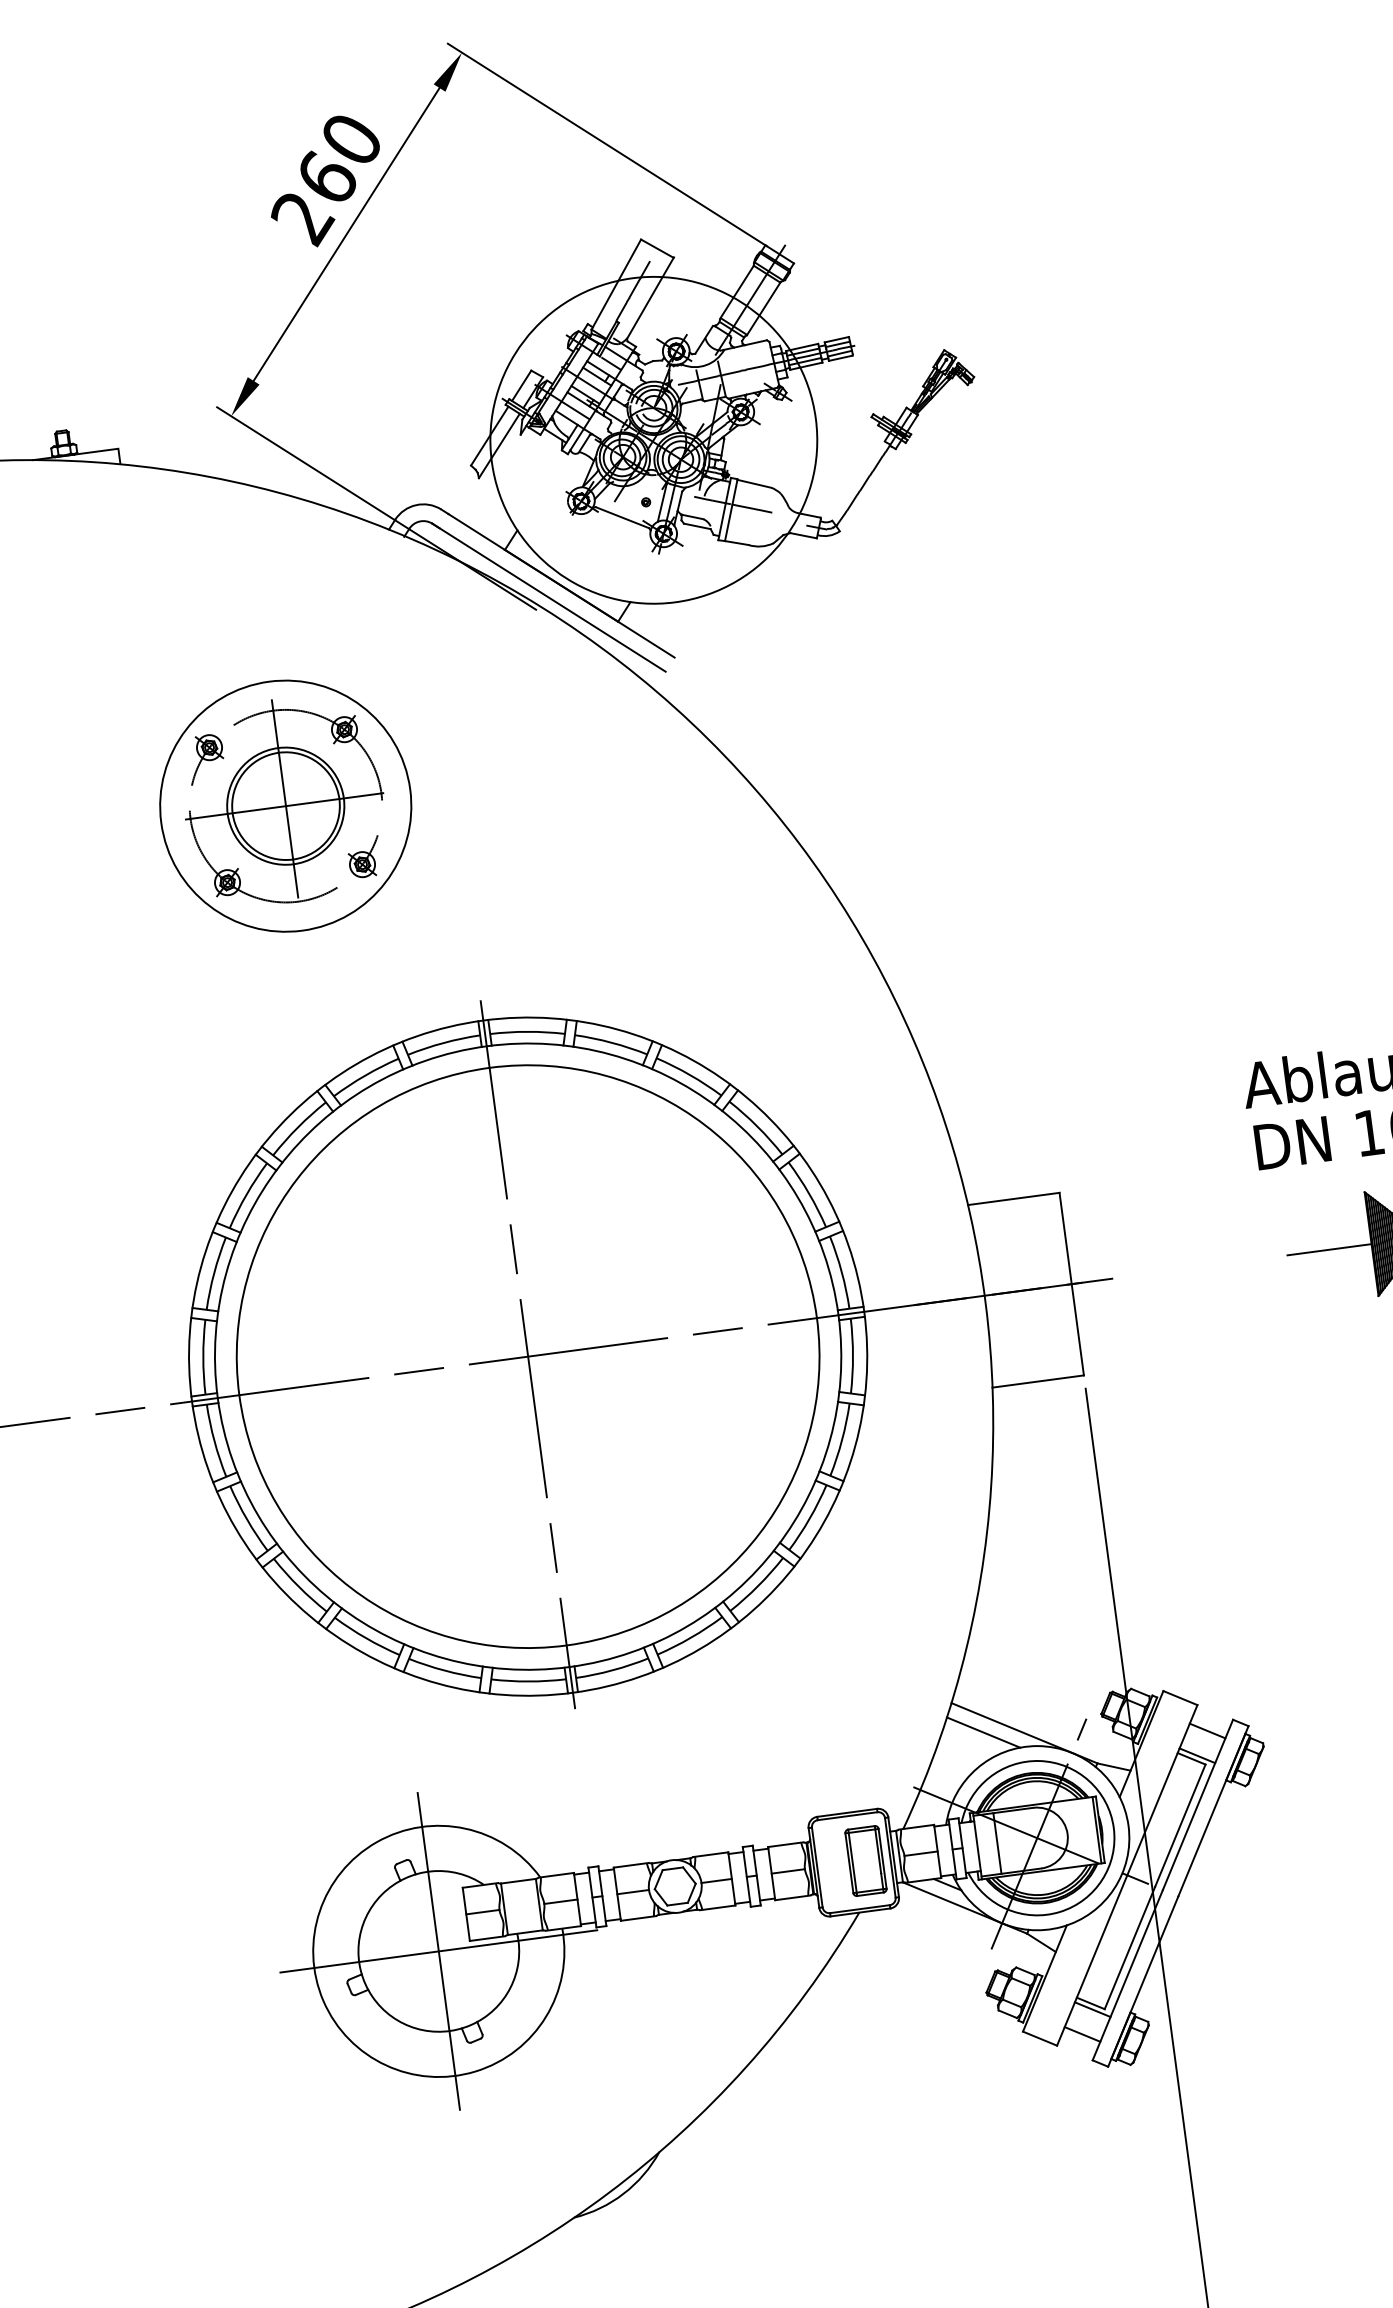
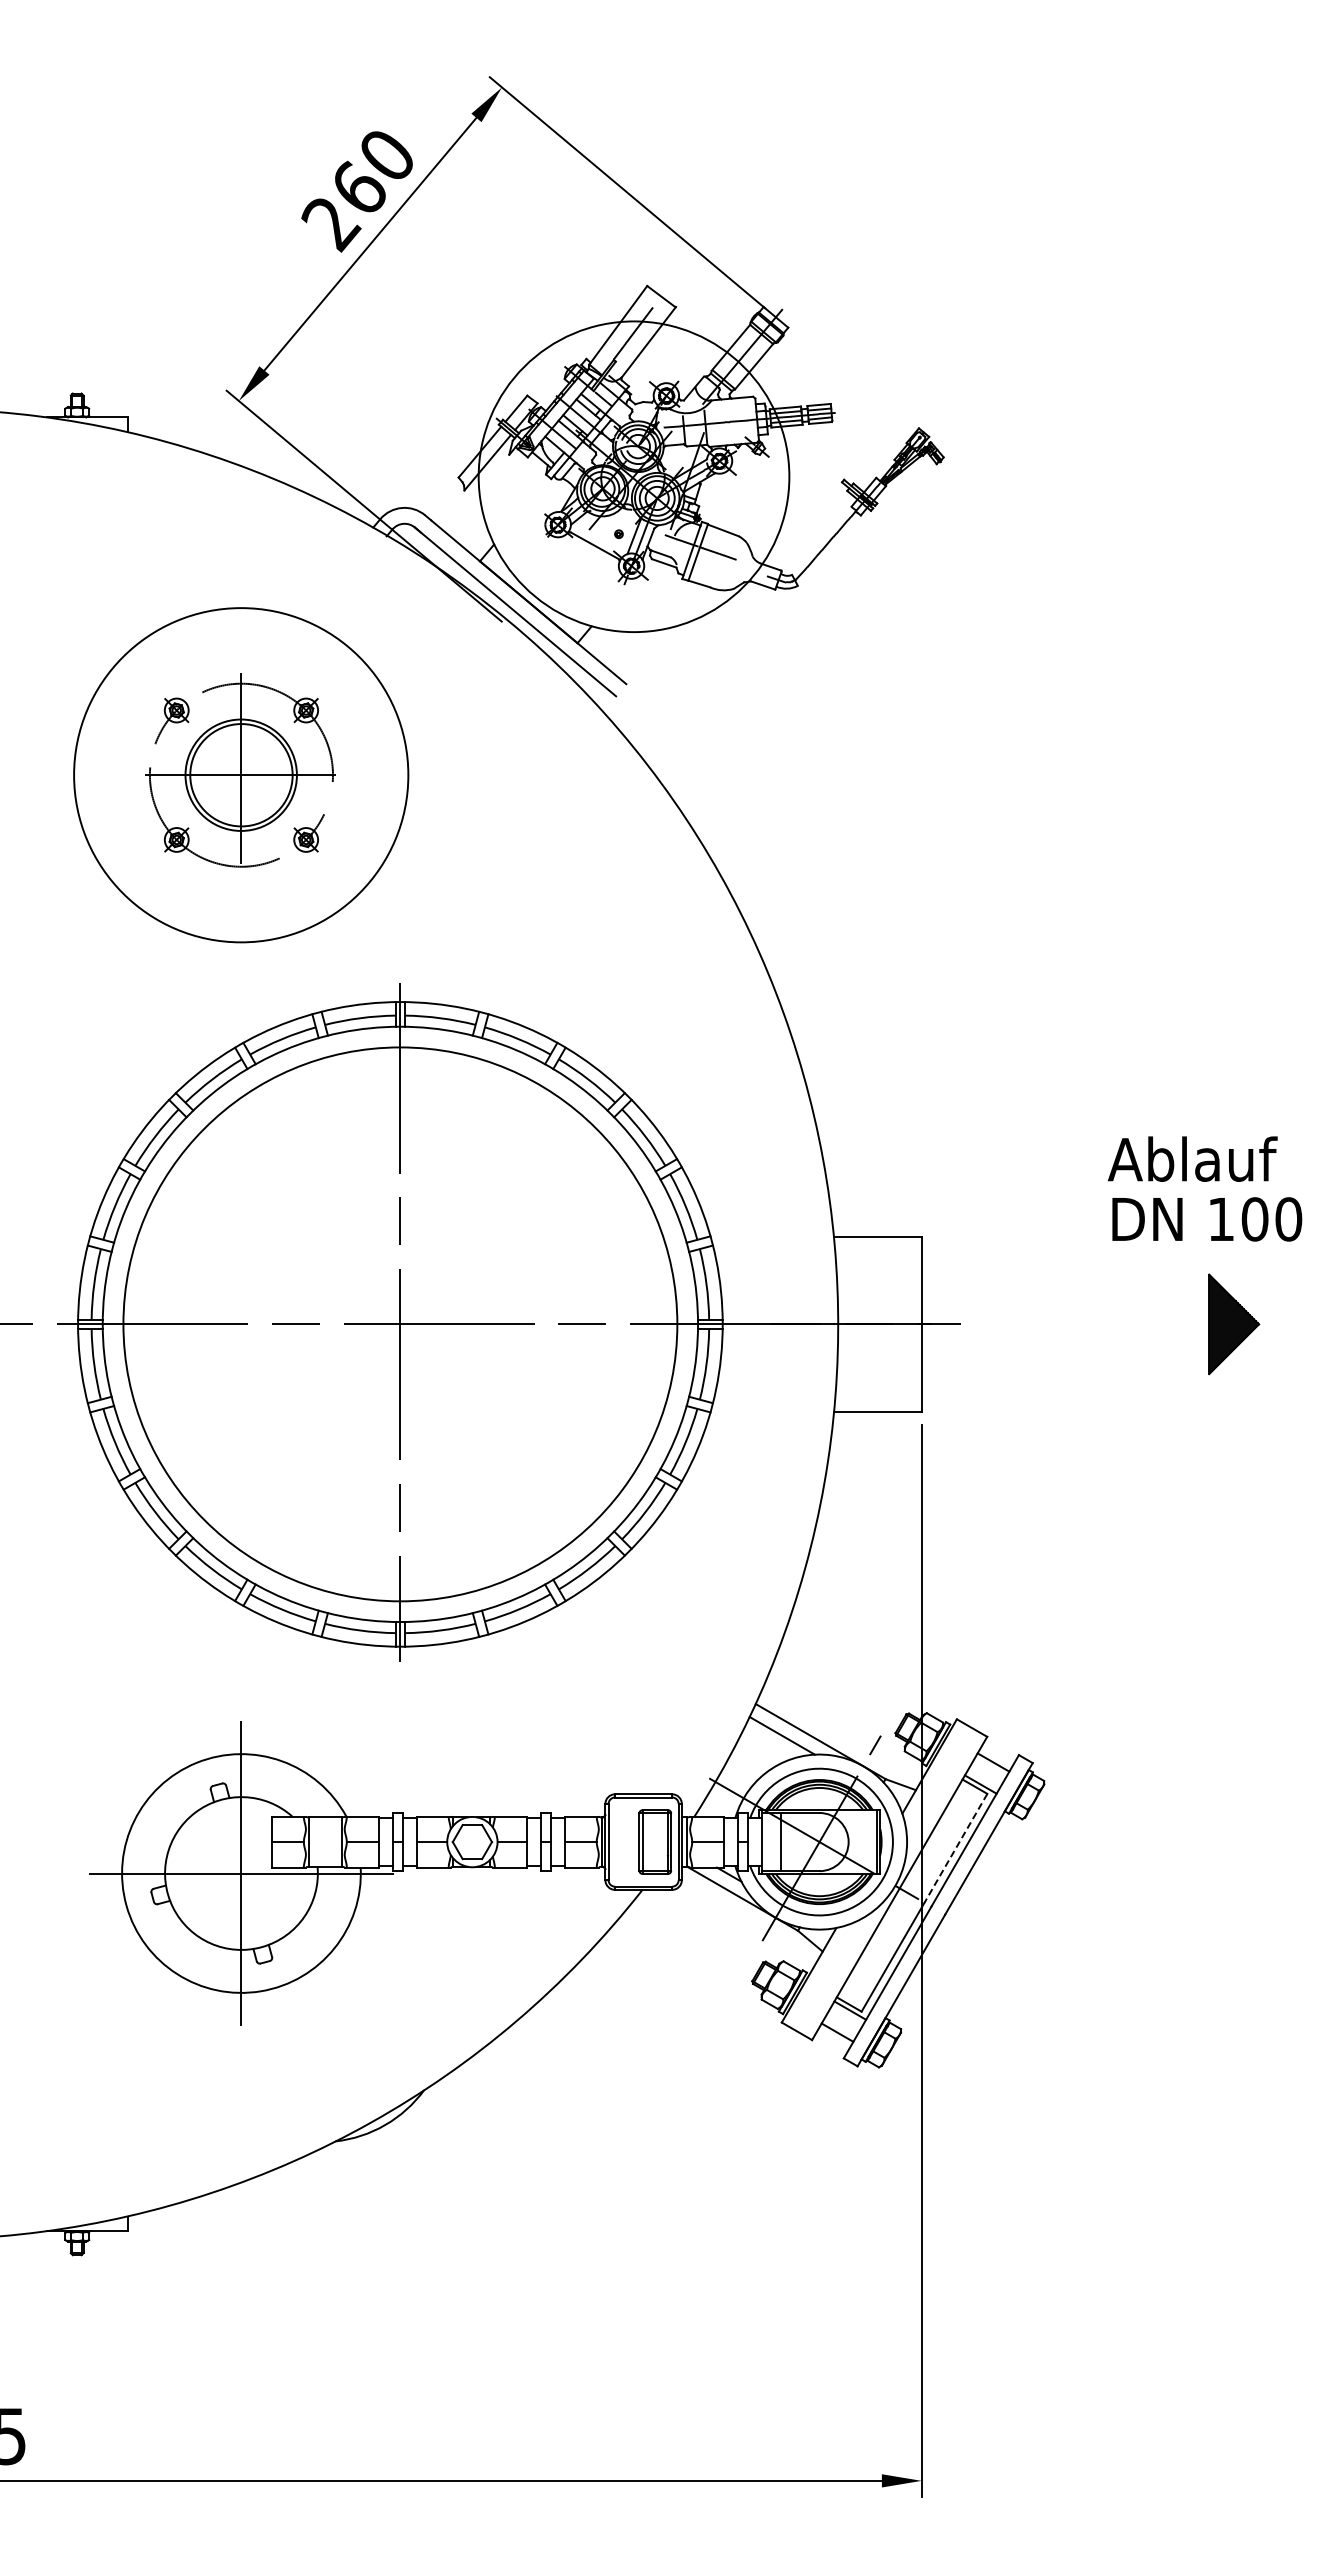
circle: (284, 805) -> (240, 774), size x1.4
line: (1329, 1249) -> (1168, 1324), removed
line: (1179, 1825) -> (955, 1848), solid -> dashed

